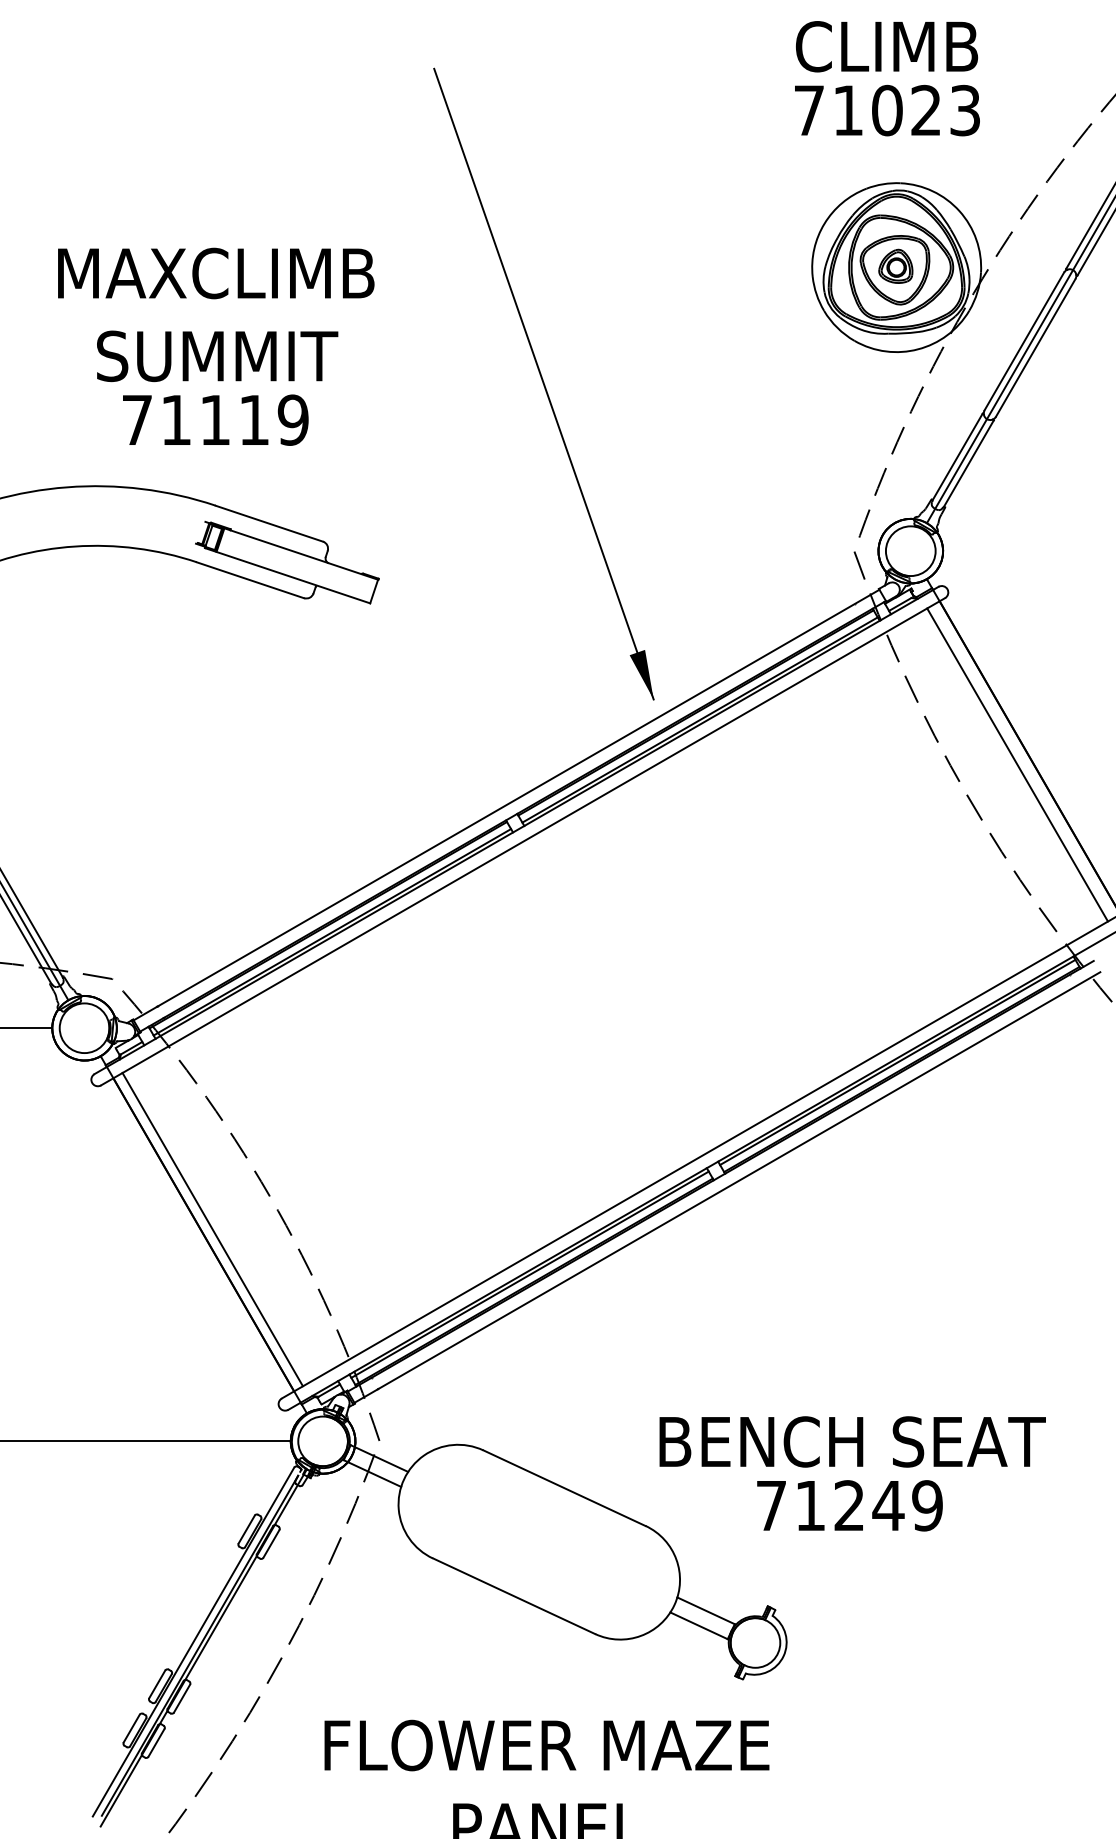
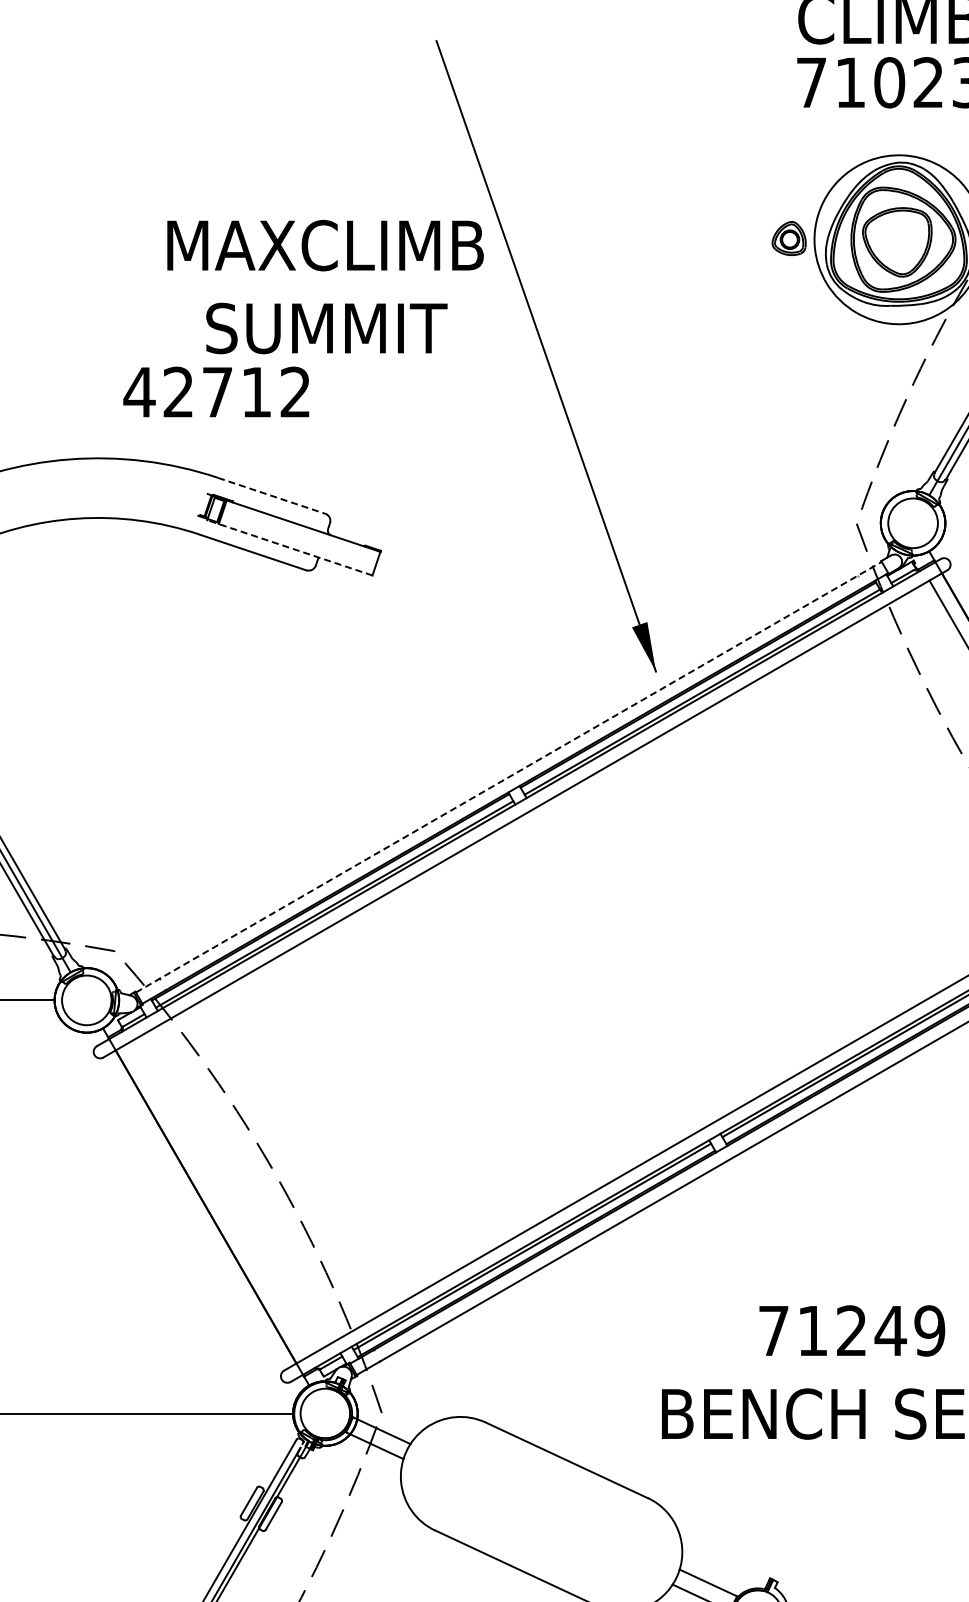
part: (895, 265) -> (788, 237), moved
text: (216, 314) -> (325, 286), moved
text: (214, 419) -> (216, 391), 71119 -> 42712
line: (269, 523) -> (271, 495), solid -> dashed
line: (287, 575) -> (289, 547), solid -> dashed
line: (506, 805) -> (508, 777), solid -> dashed
line: (212, 1229) -> (214, 1201), removed
text: (849, 1505) -> (851, 1330), moved

